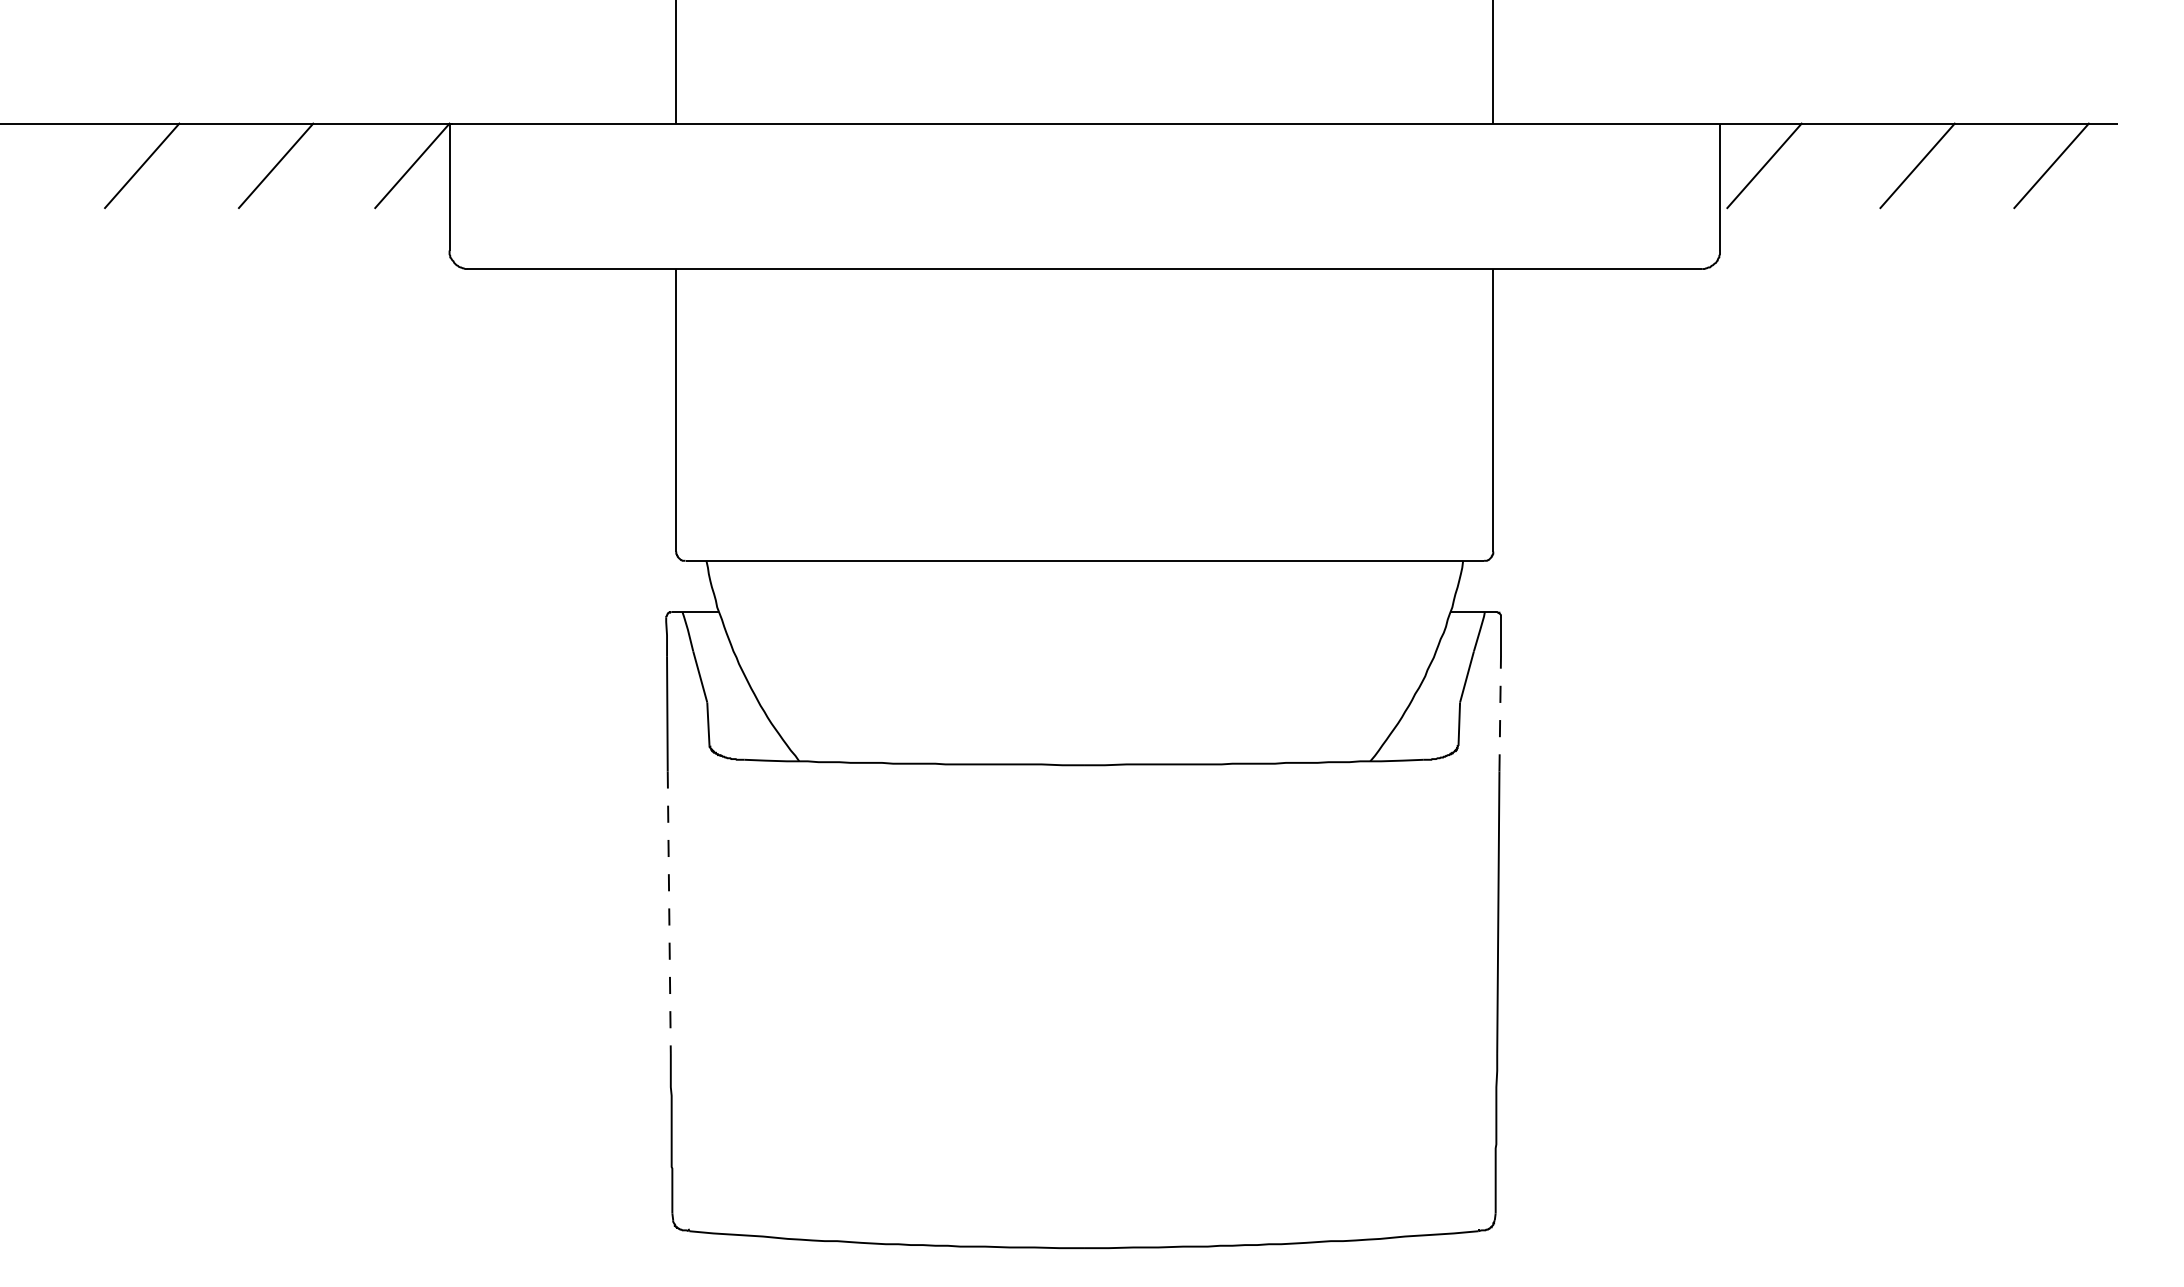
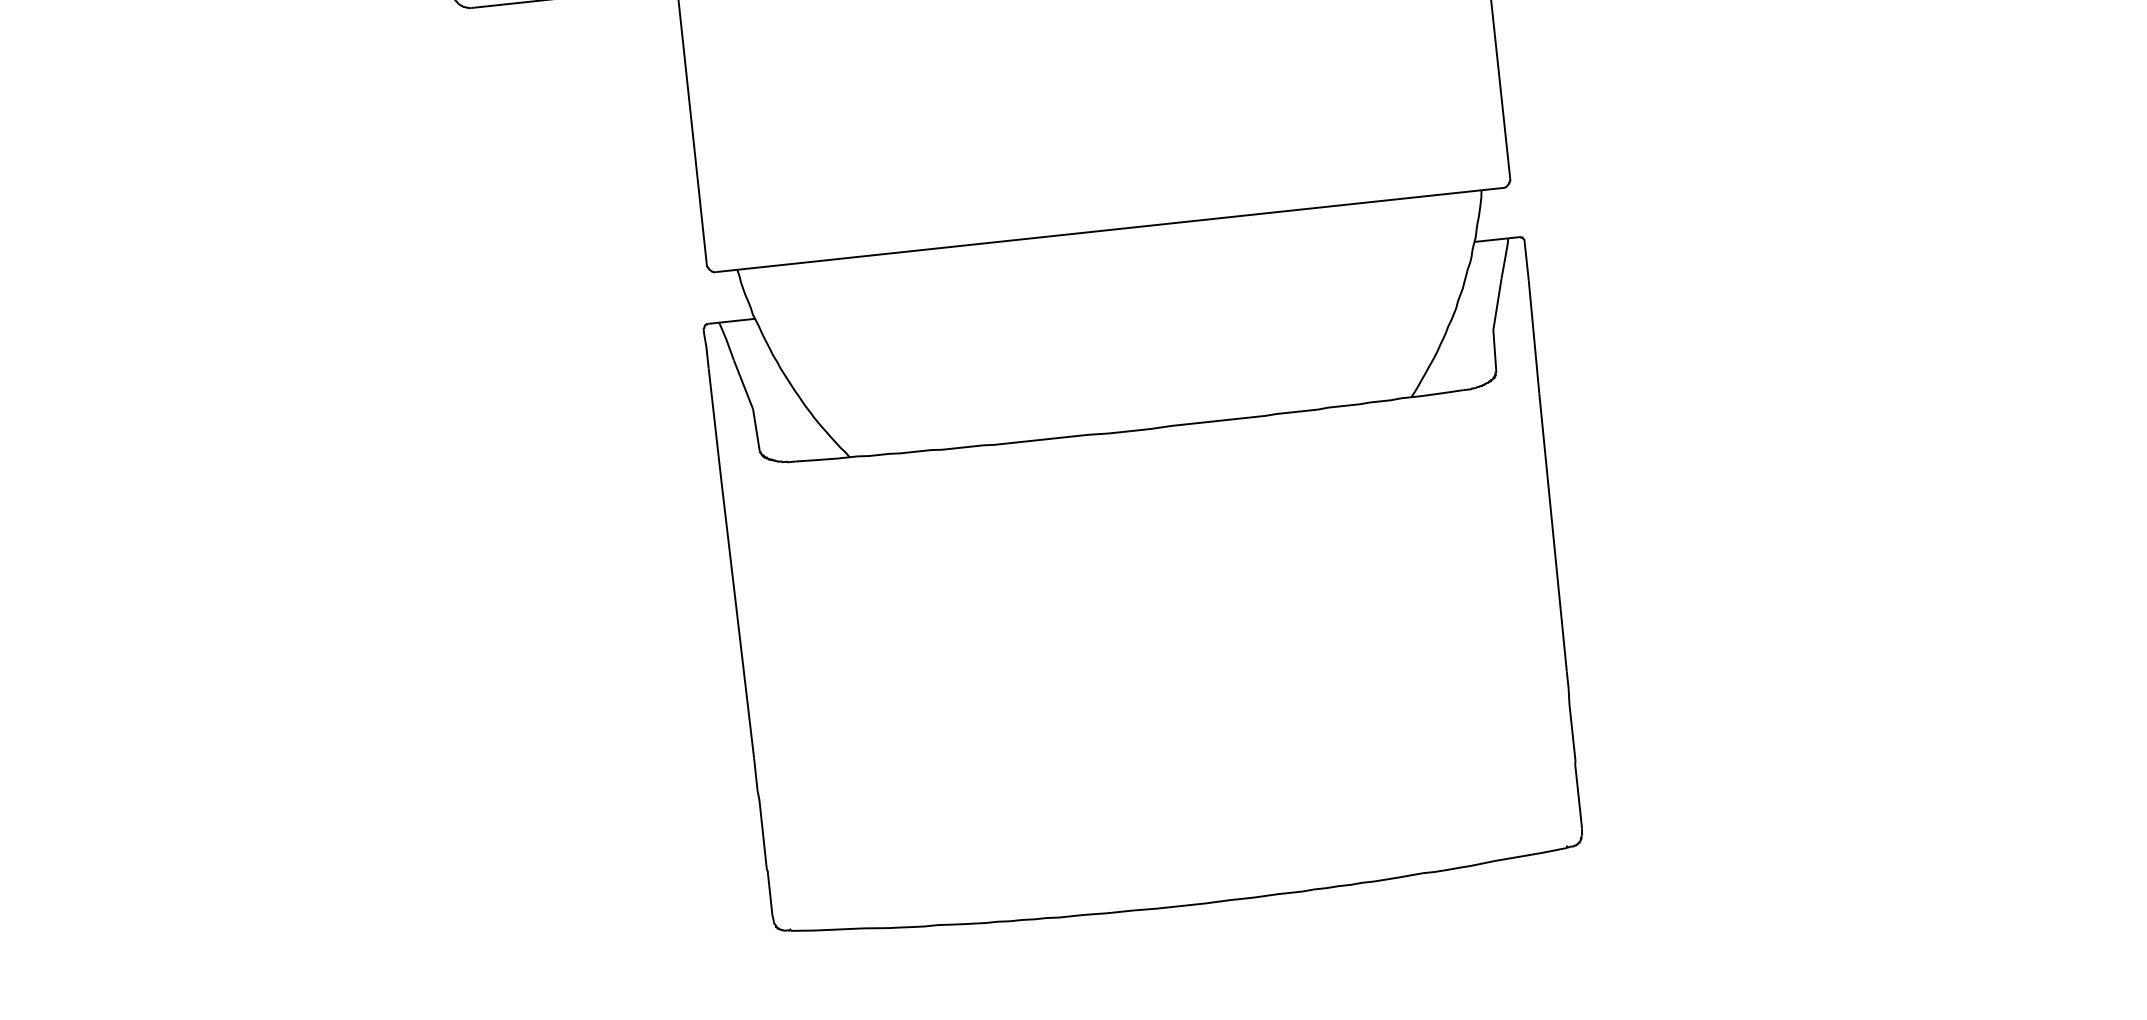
line: (1500, 713) -> (1534, 336), dashed -> solid
line: (669, 913) -> (738, 620), dashed -> solid

